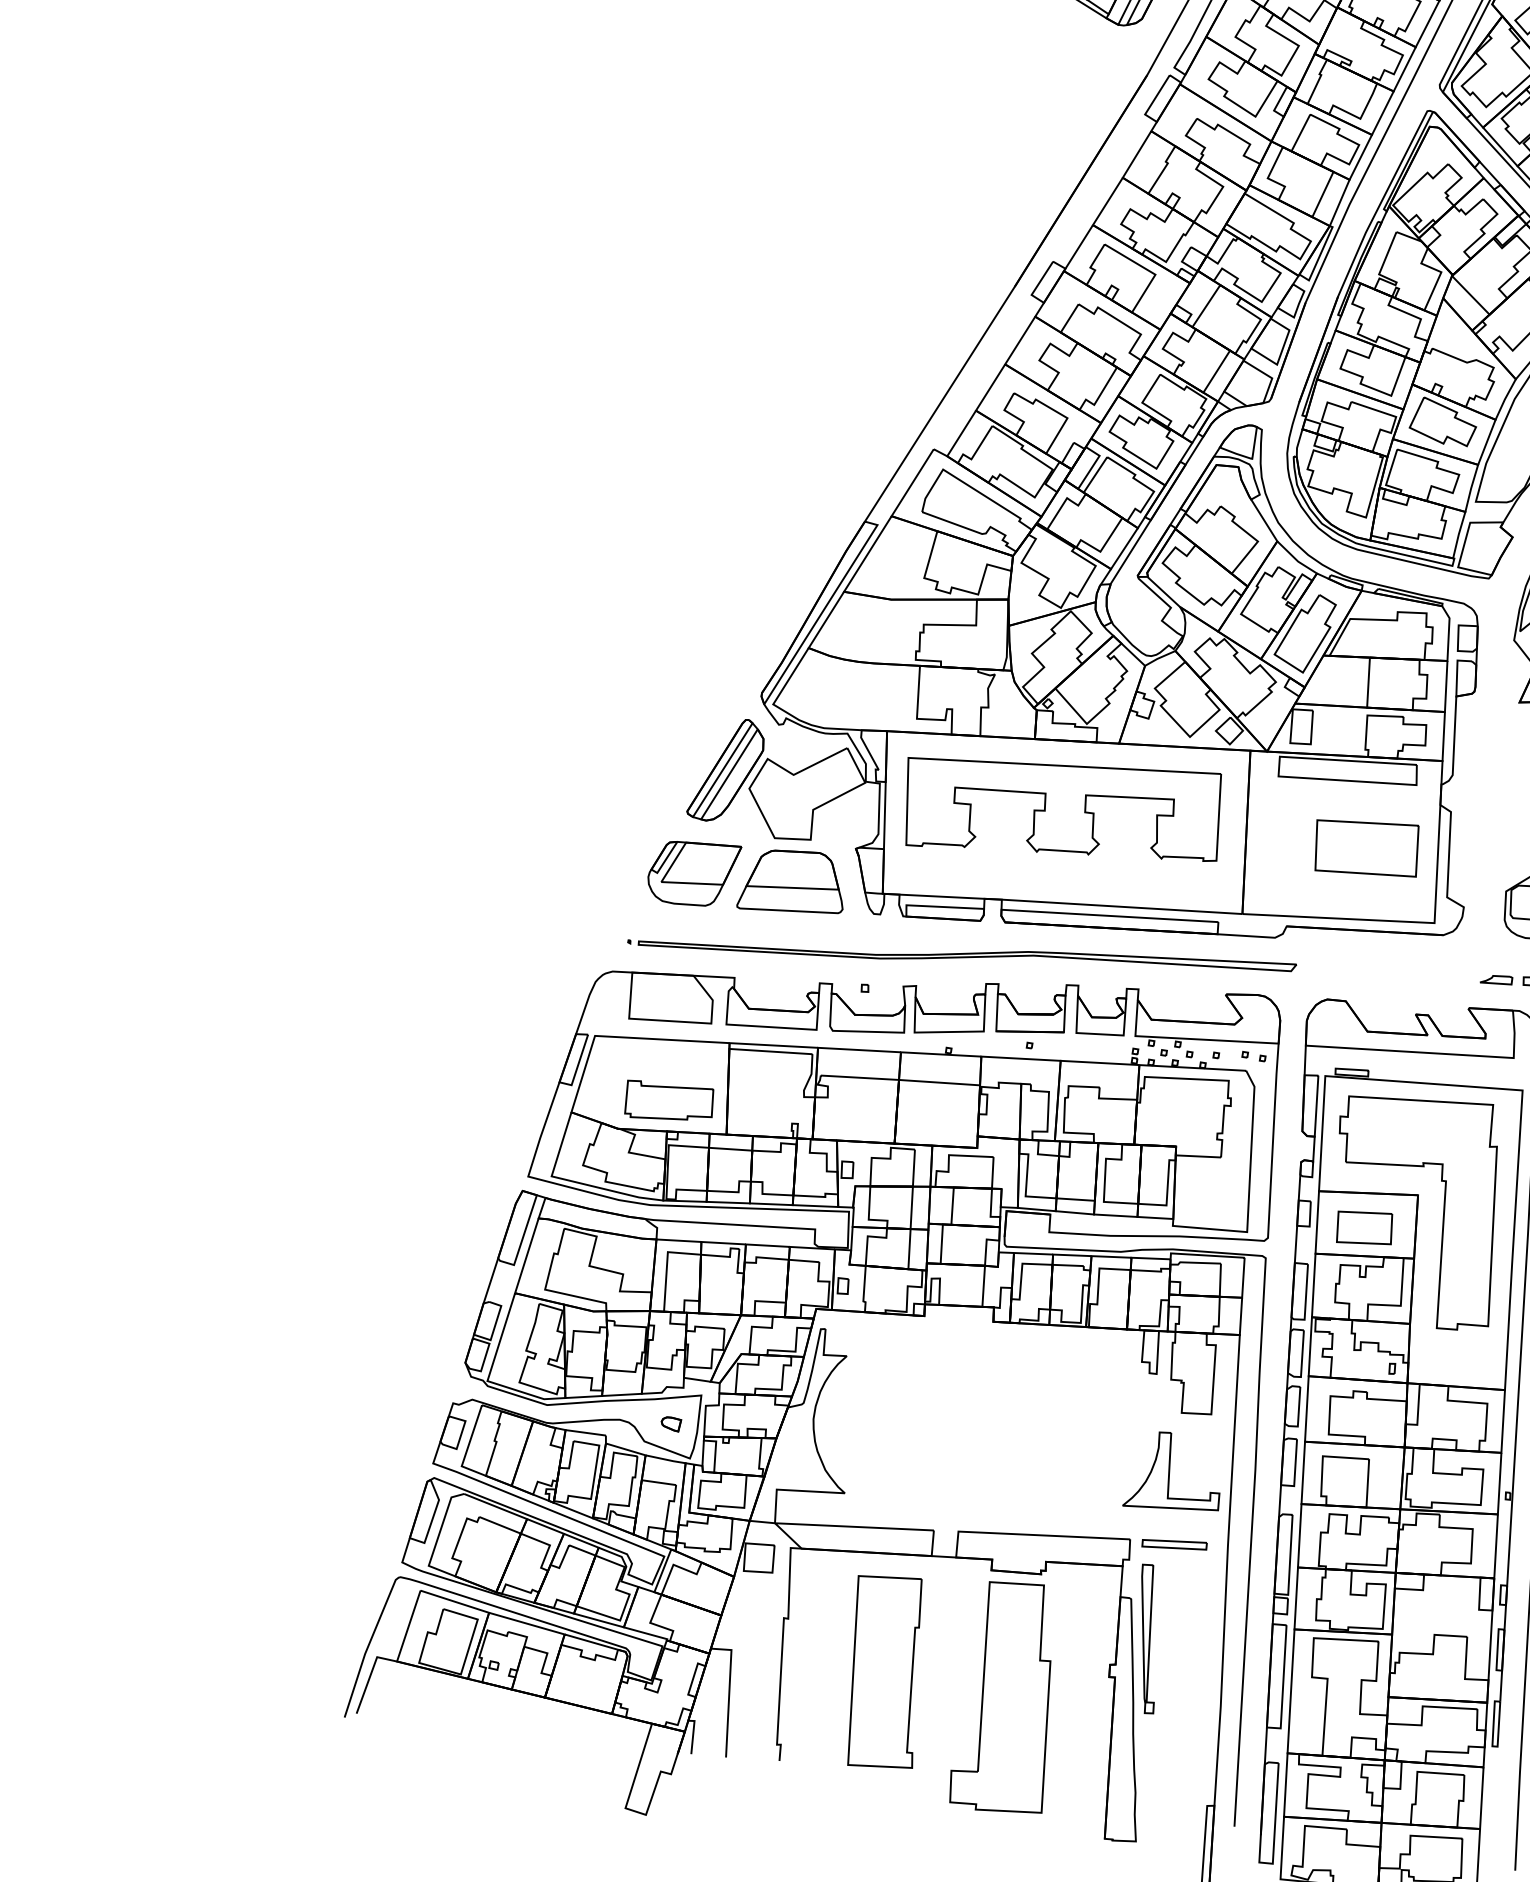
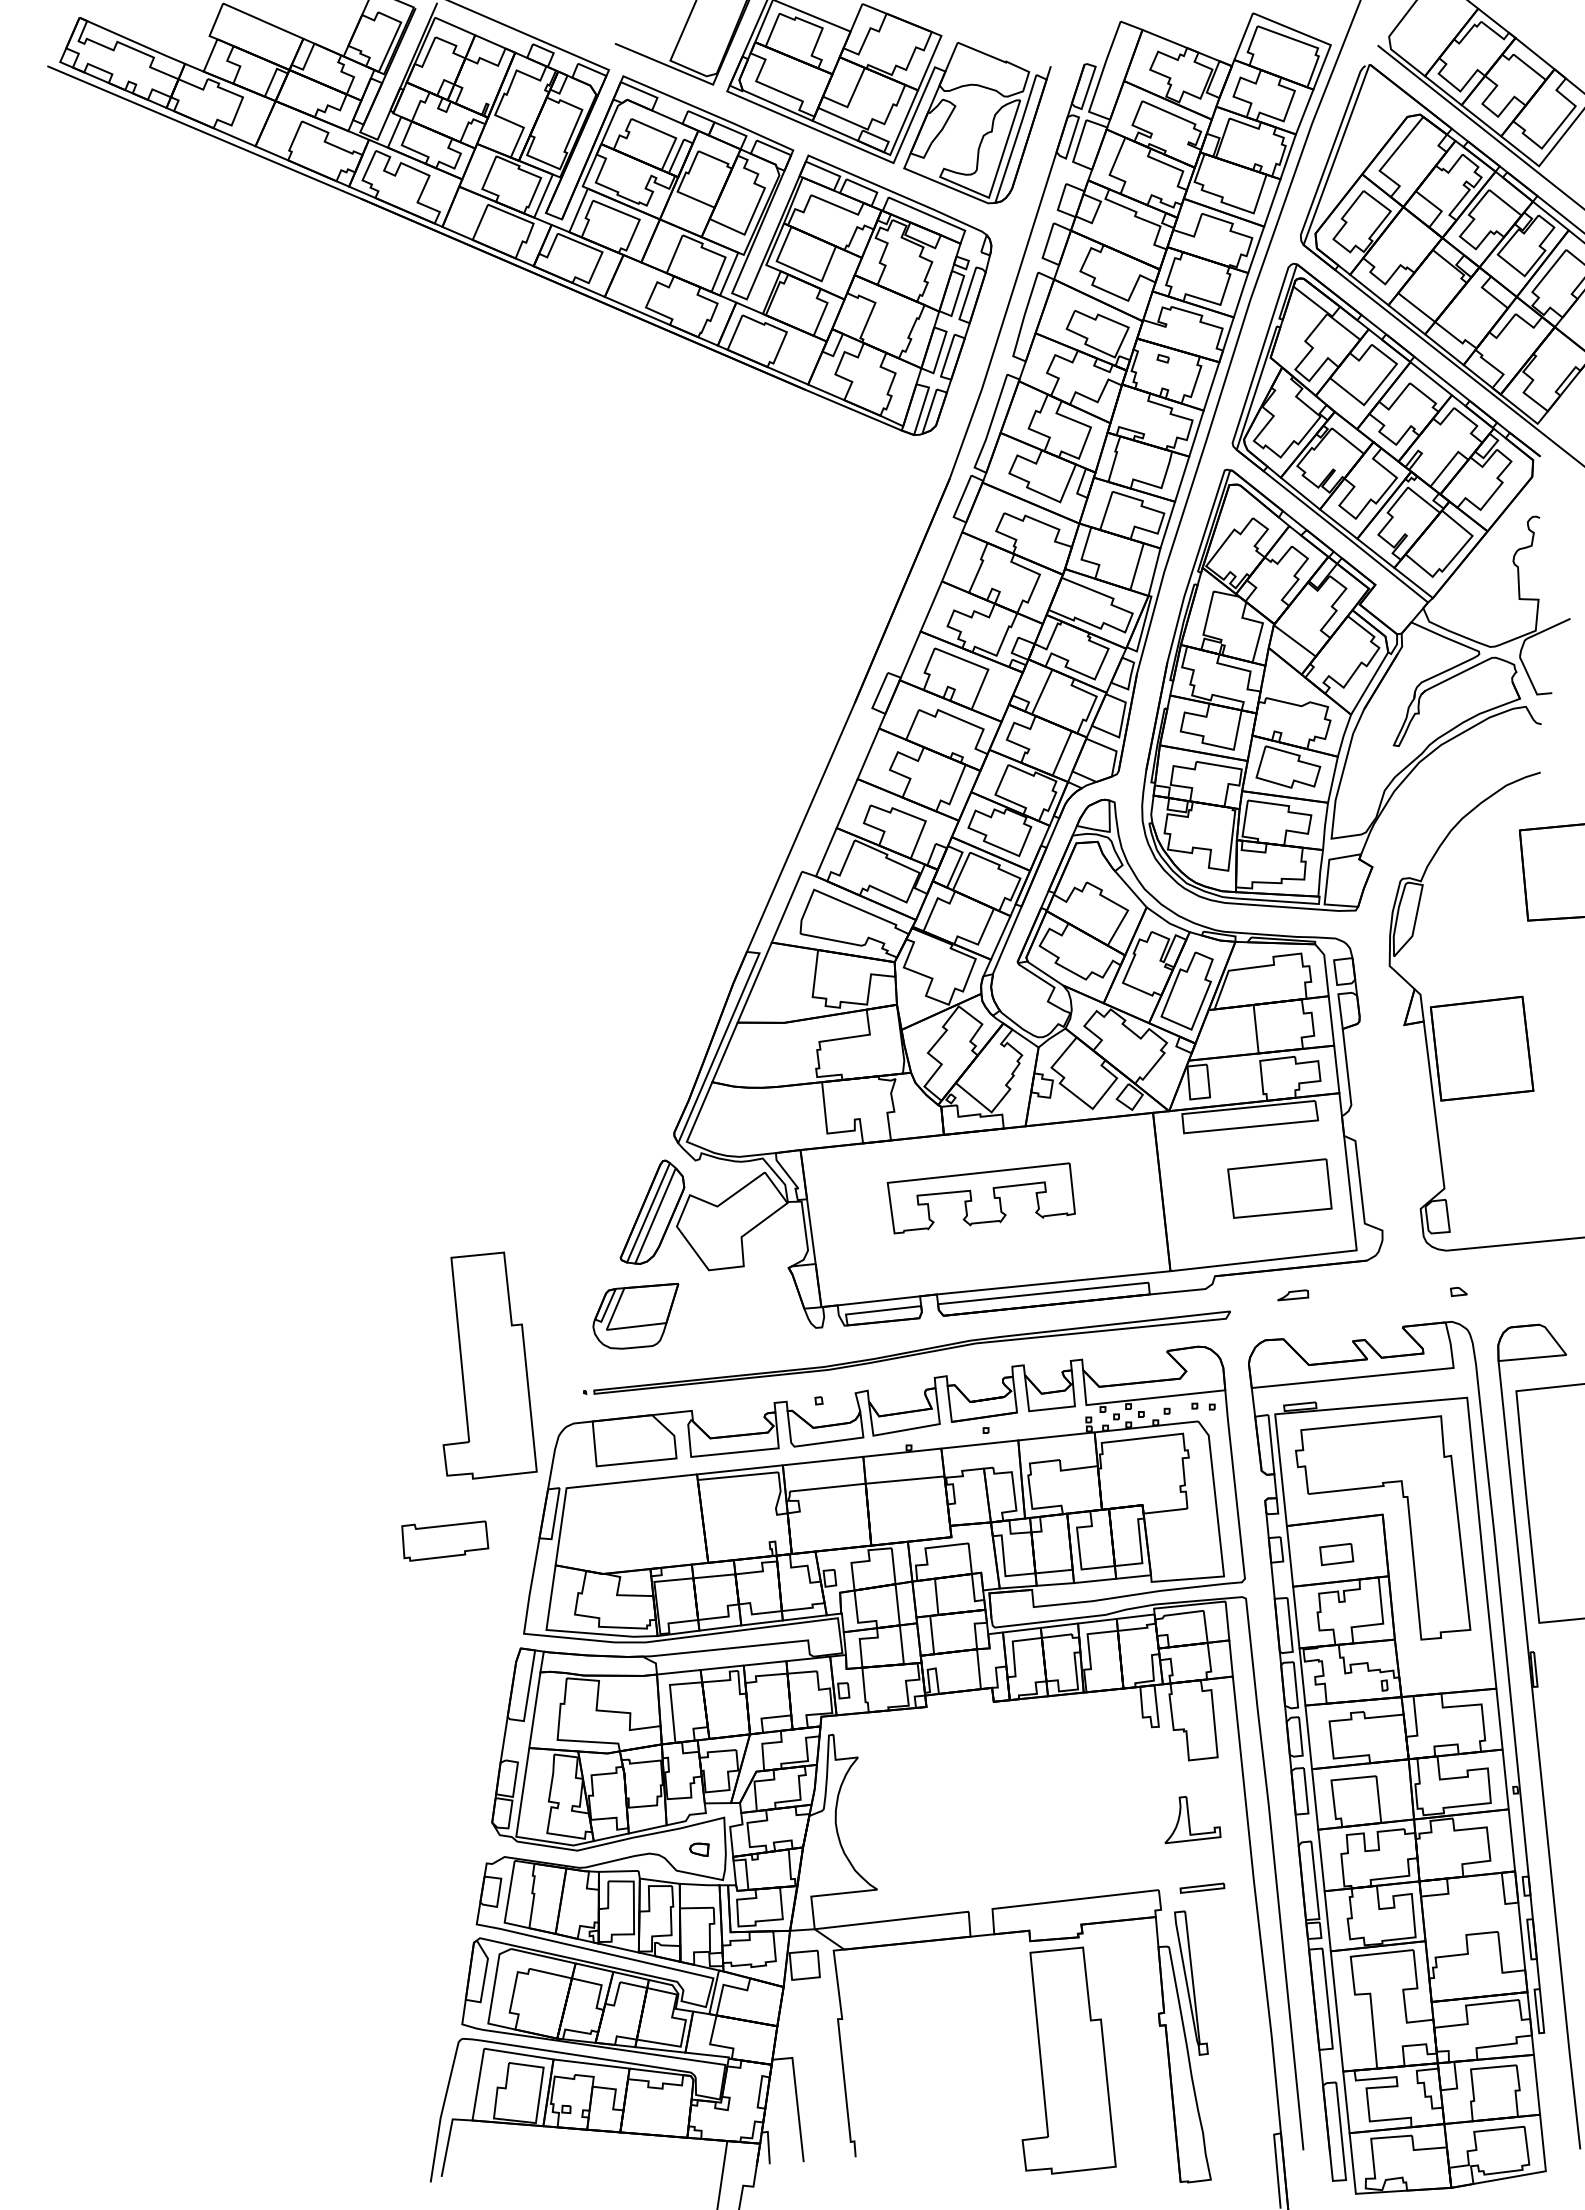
part: (1062, 809) -> (981, 1198), size x0.6
part: (794, 883) -> (734, 1310), removed
part: (536, 899) -> (489, 1365), added
part: (1496, 980) -> (1293, 1295), moved
part: (669, 1102) -> (445, 1540), moved
part: (1364, 1228) -> (1336, 1554), size x0.6
part: (1175, 1473) -> (1192, 1819), size x0.6
part: (1174, 1543) -> (1202, 1887), size x0.7
part: (885, 1672) -> (943, 2055), removed

